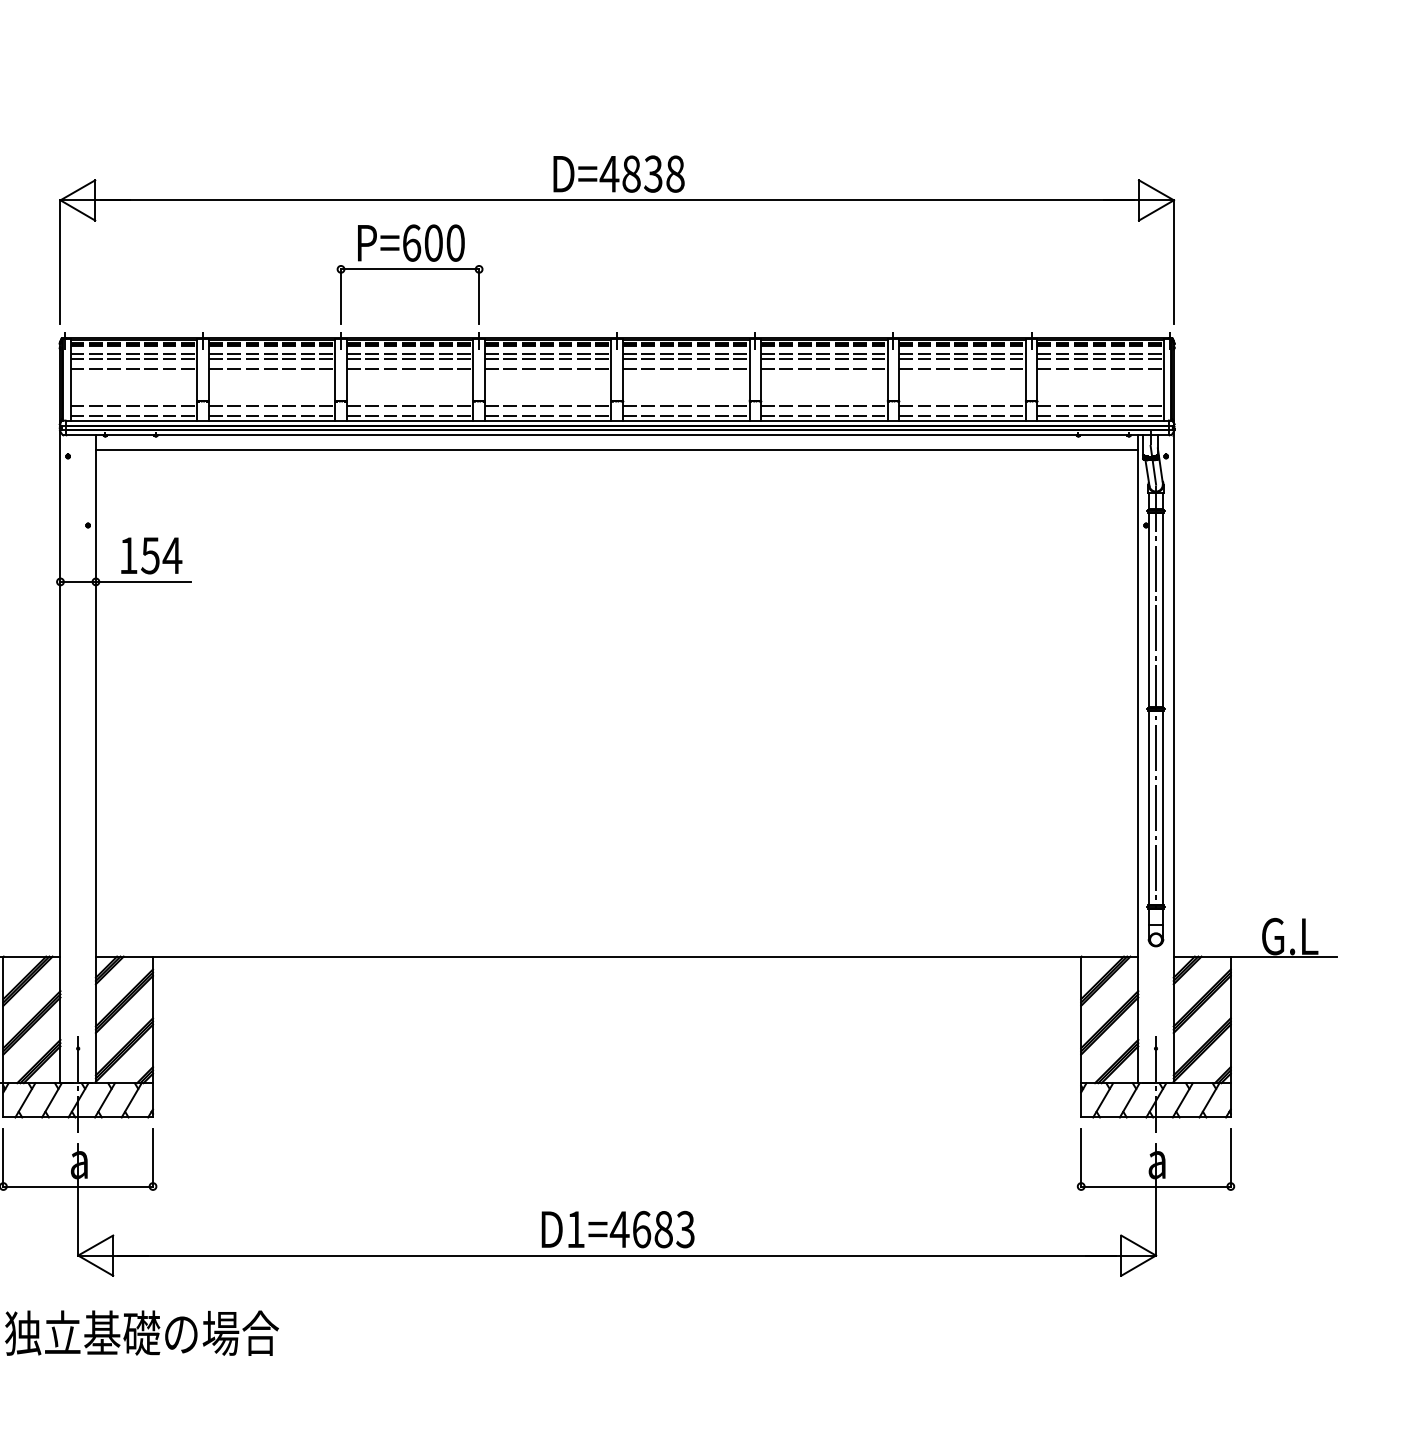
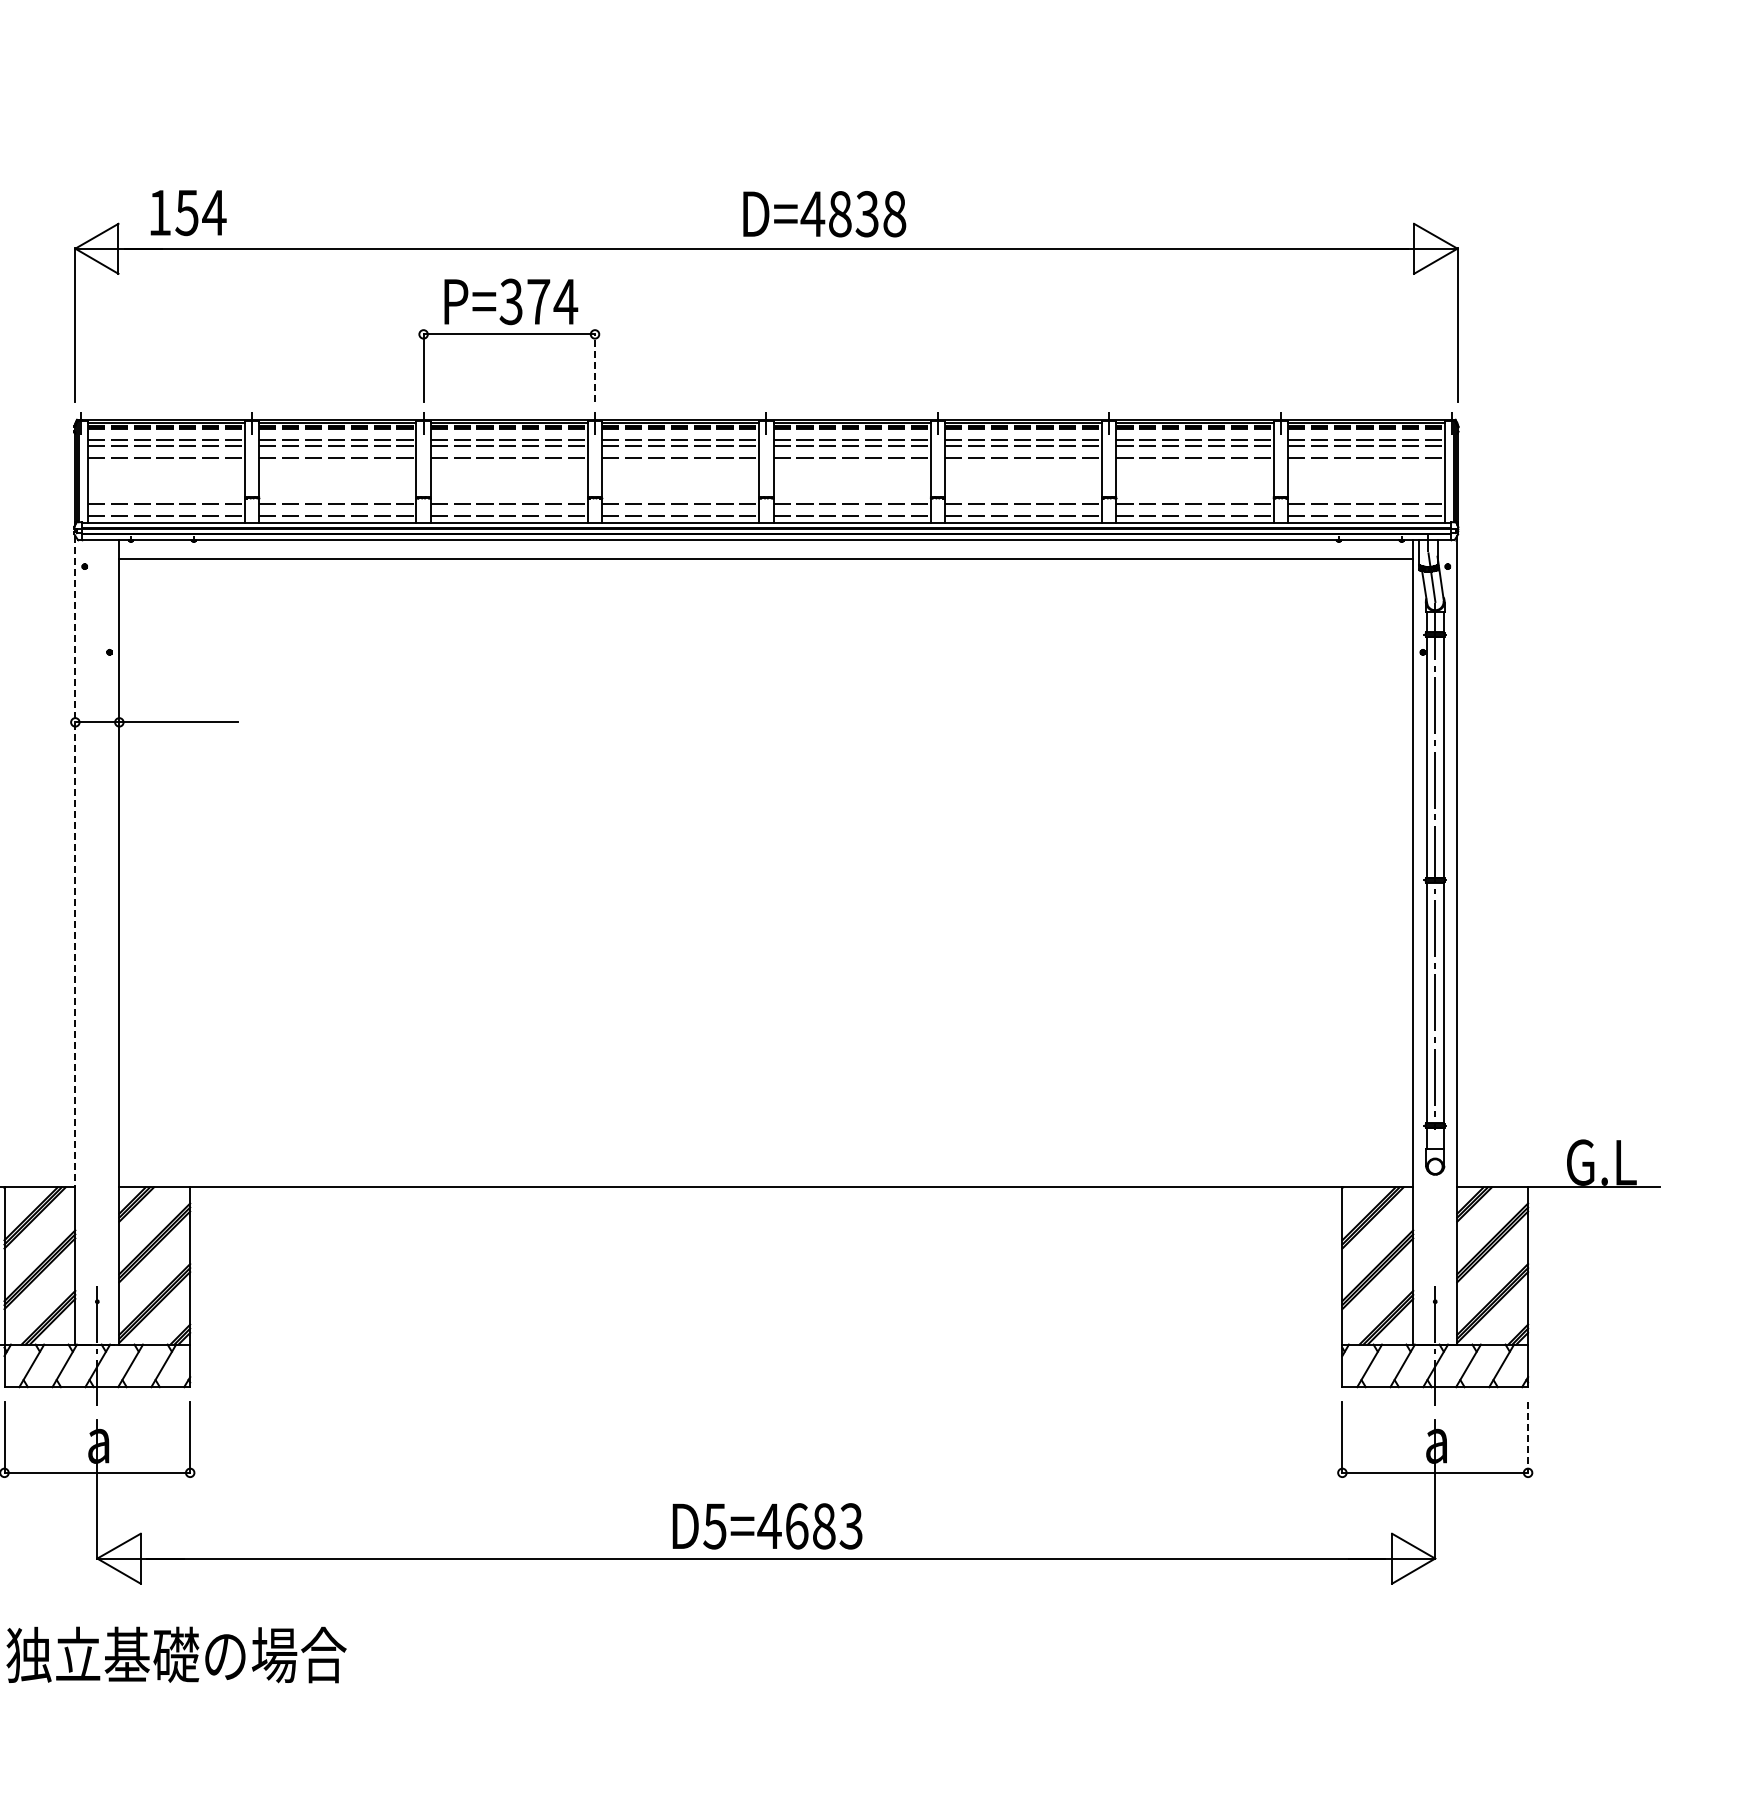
text: (618, 174) -> (824, 214), moved
text: (433, 242) -> (538, 301), P=600 -> P=374
line: (479, 296) -> (595, 367), solid -> dashed
text: (151, 556) -> (188, 213), moved
line: (60, 693) -> (75, 861), solid -> dashed
line: (1231, 1158) -> (1528, 1437), solid -> dashed
text: (575, 1229) -> (714, 1526), D1=4683 -> D5=4683

